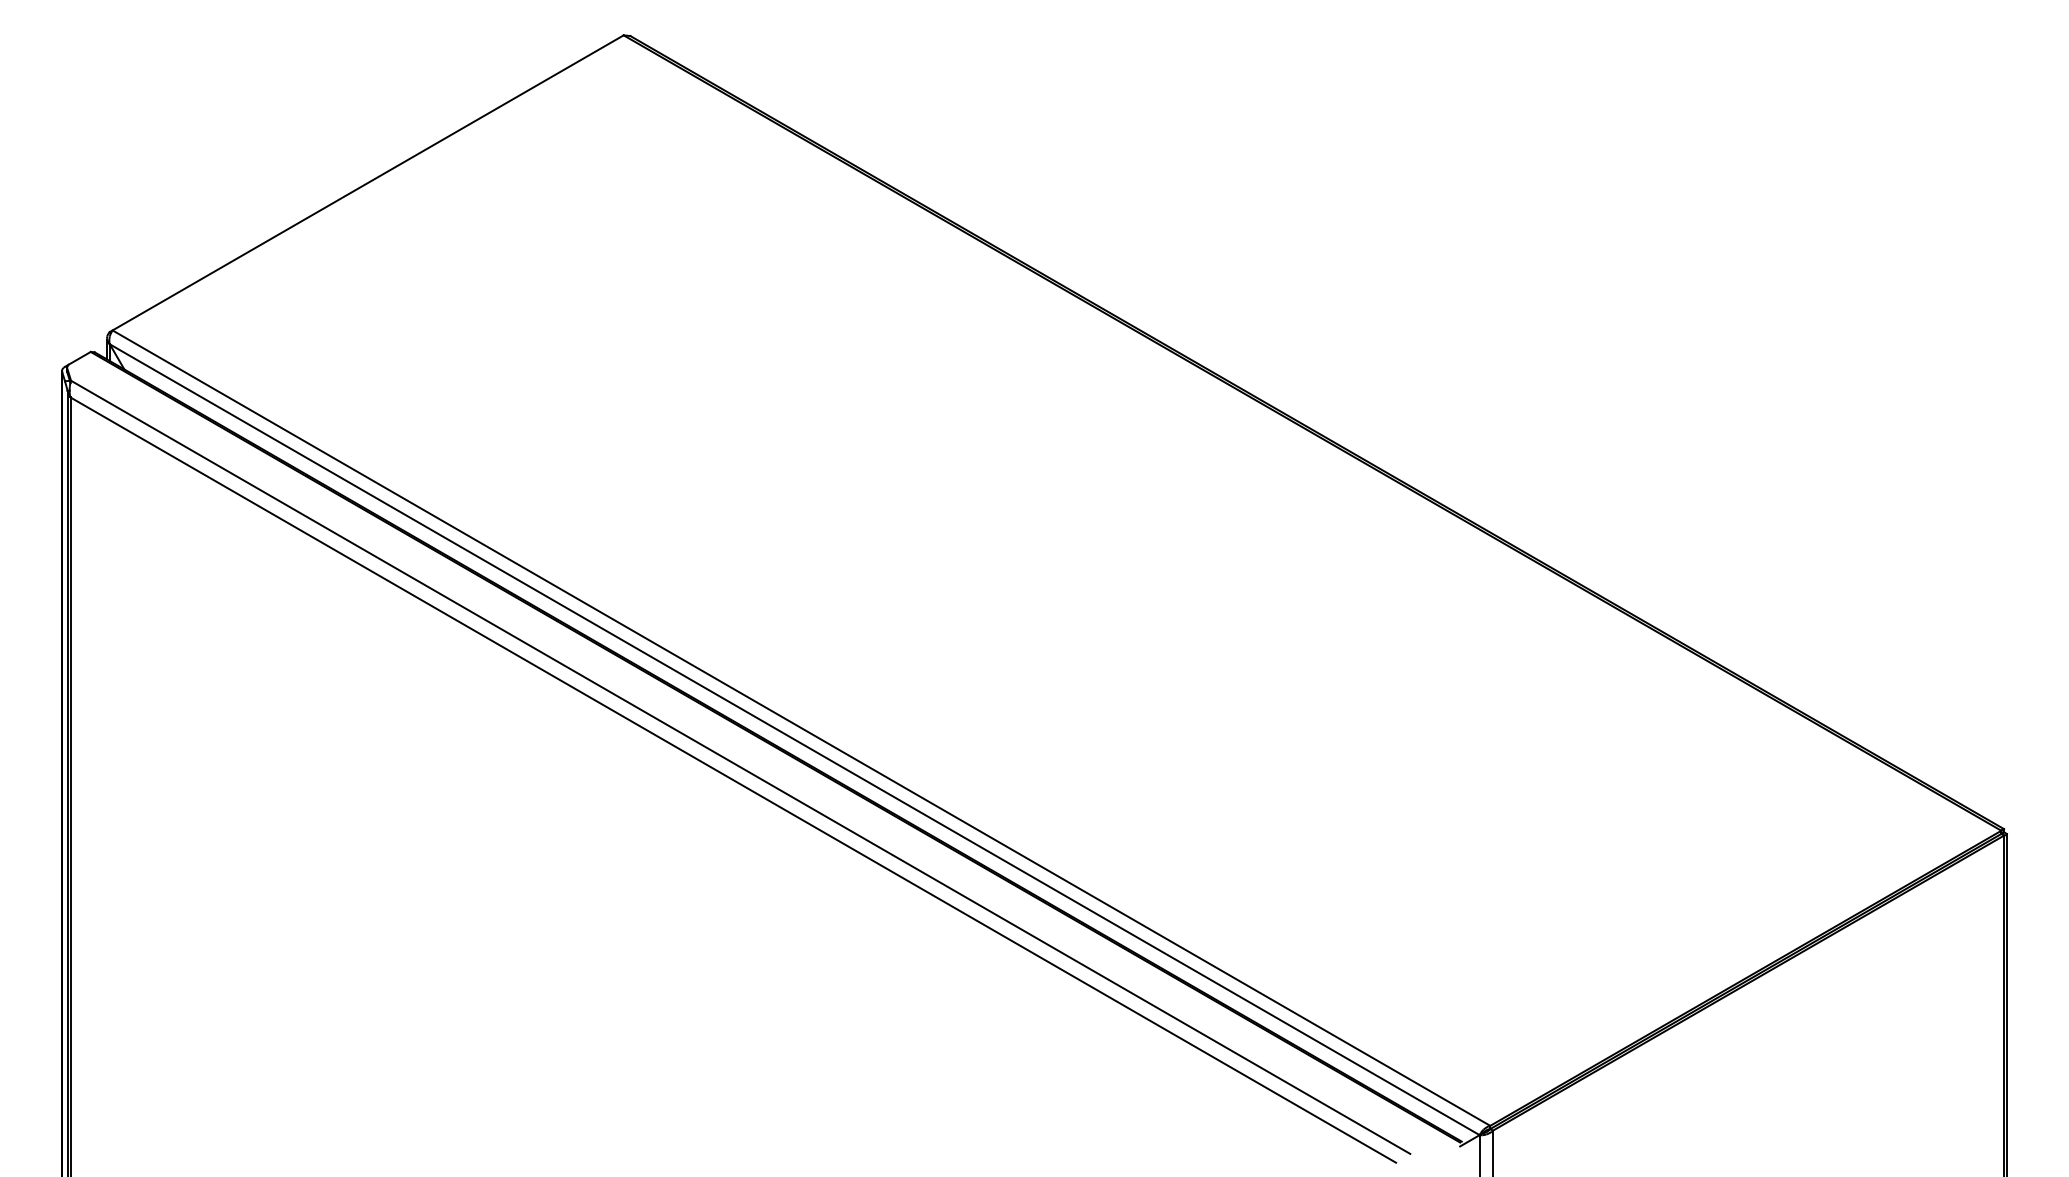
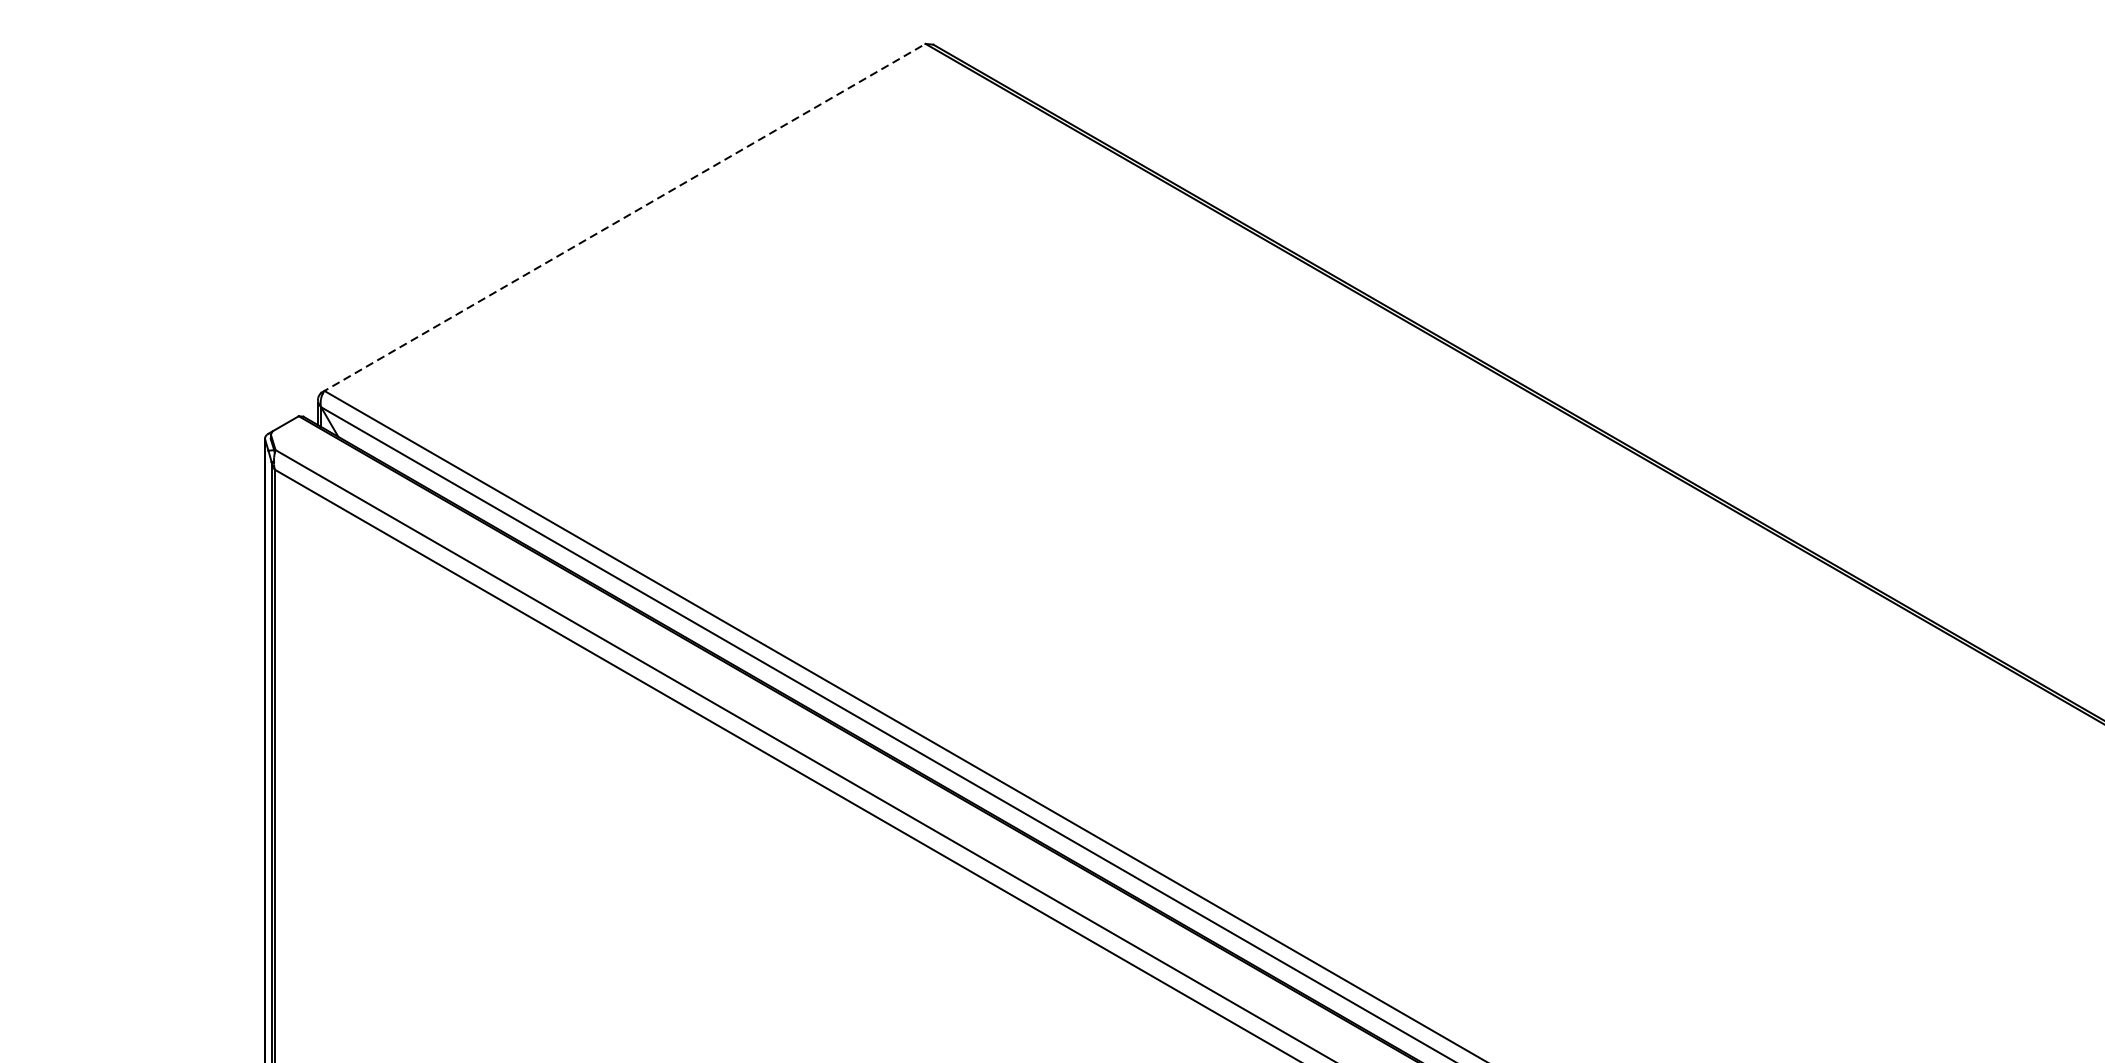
line: (366, 183) -> (623, 218), solid -> dashed

